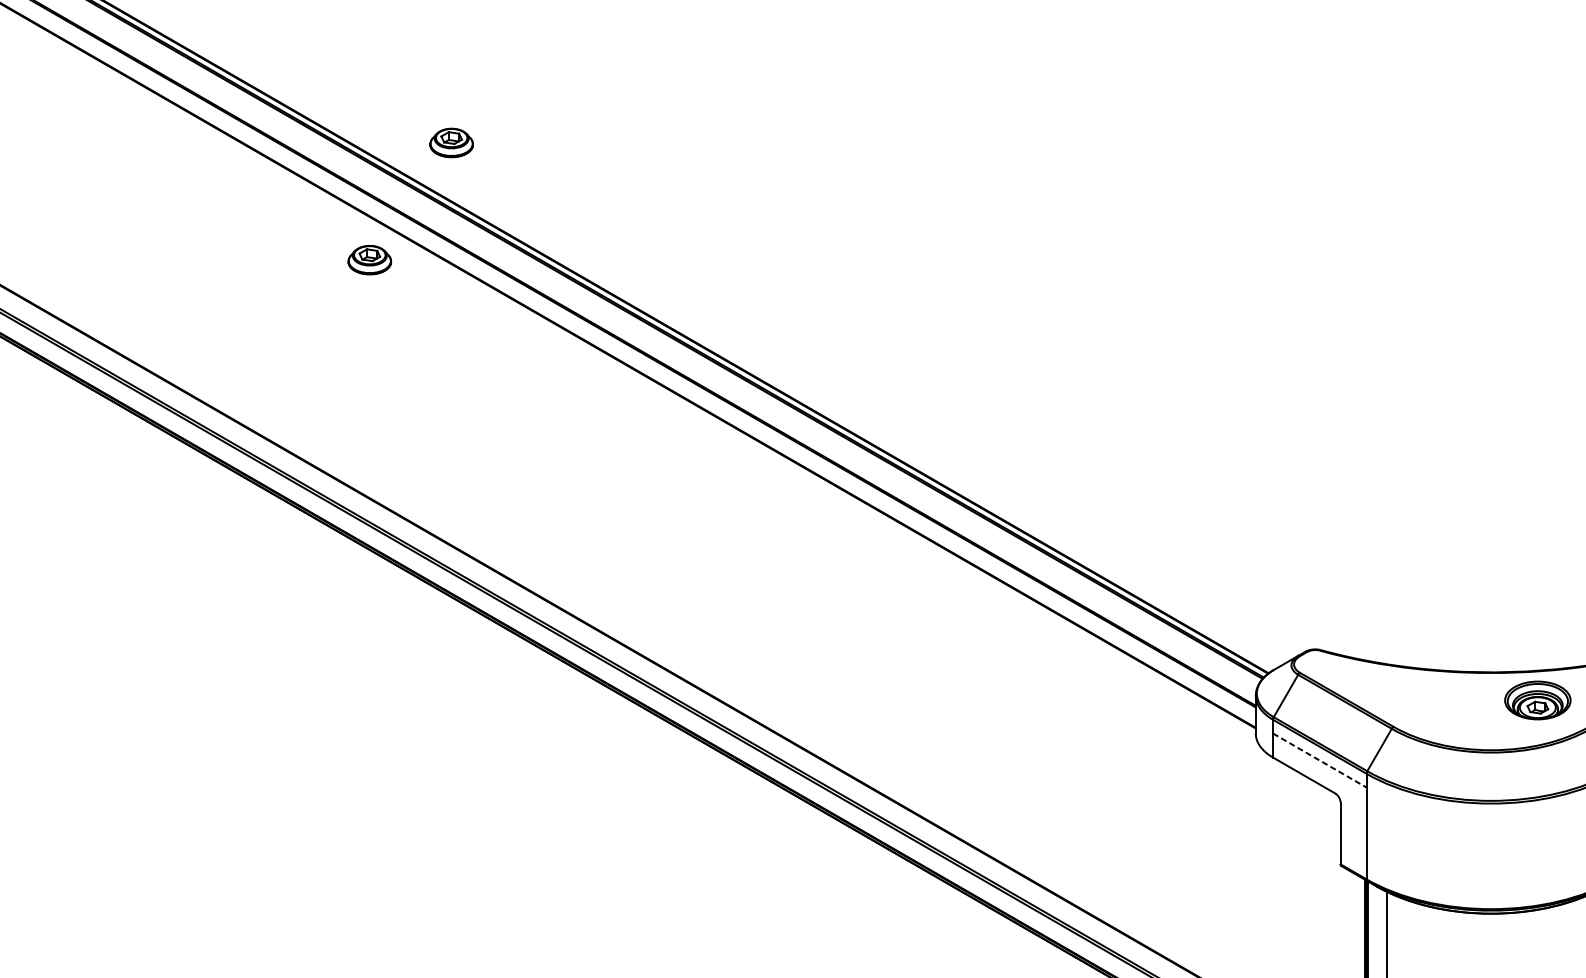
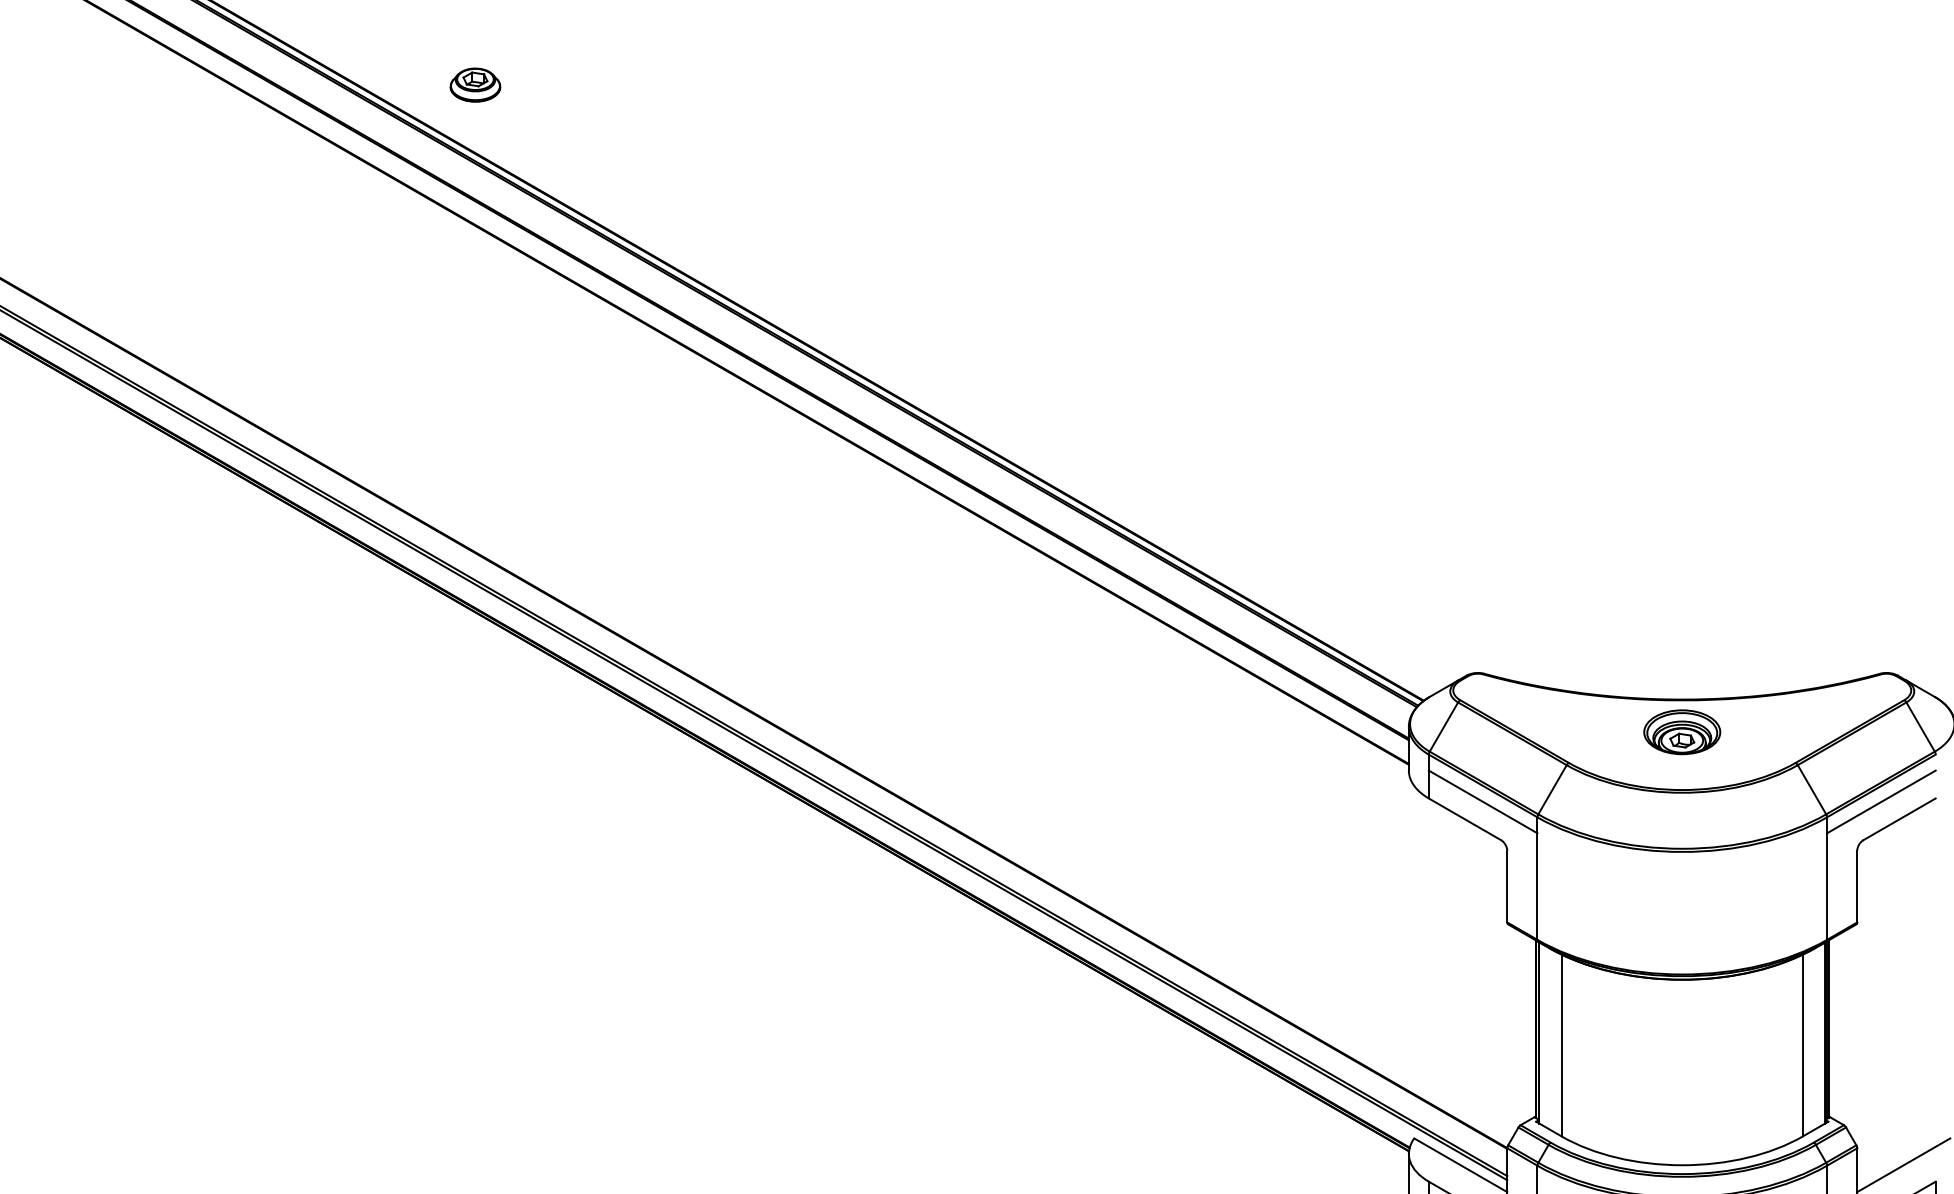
part: (369, 259) -> (380, 220), removed
part: (1538, 700) -> (1682, 732), moved
line: (1320, 760) -> (1483, 801), dashed -> solid

